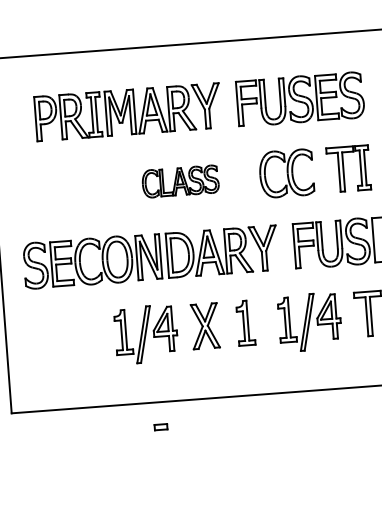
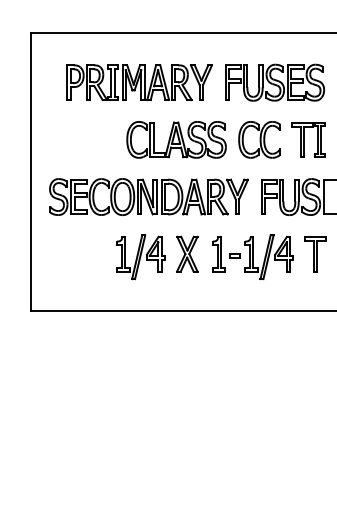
part: (180, 181) -> (176, 139), size x1.67
part: (160, 426) -> (234, 255), moved

